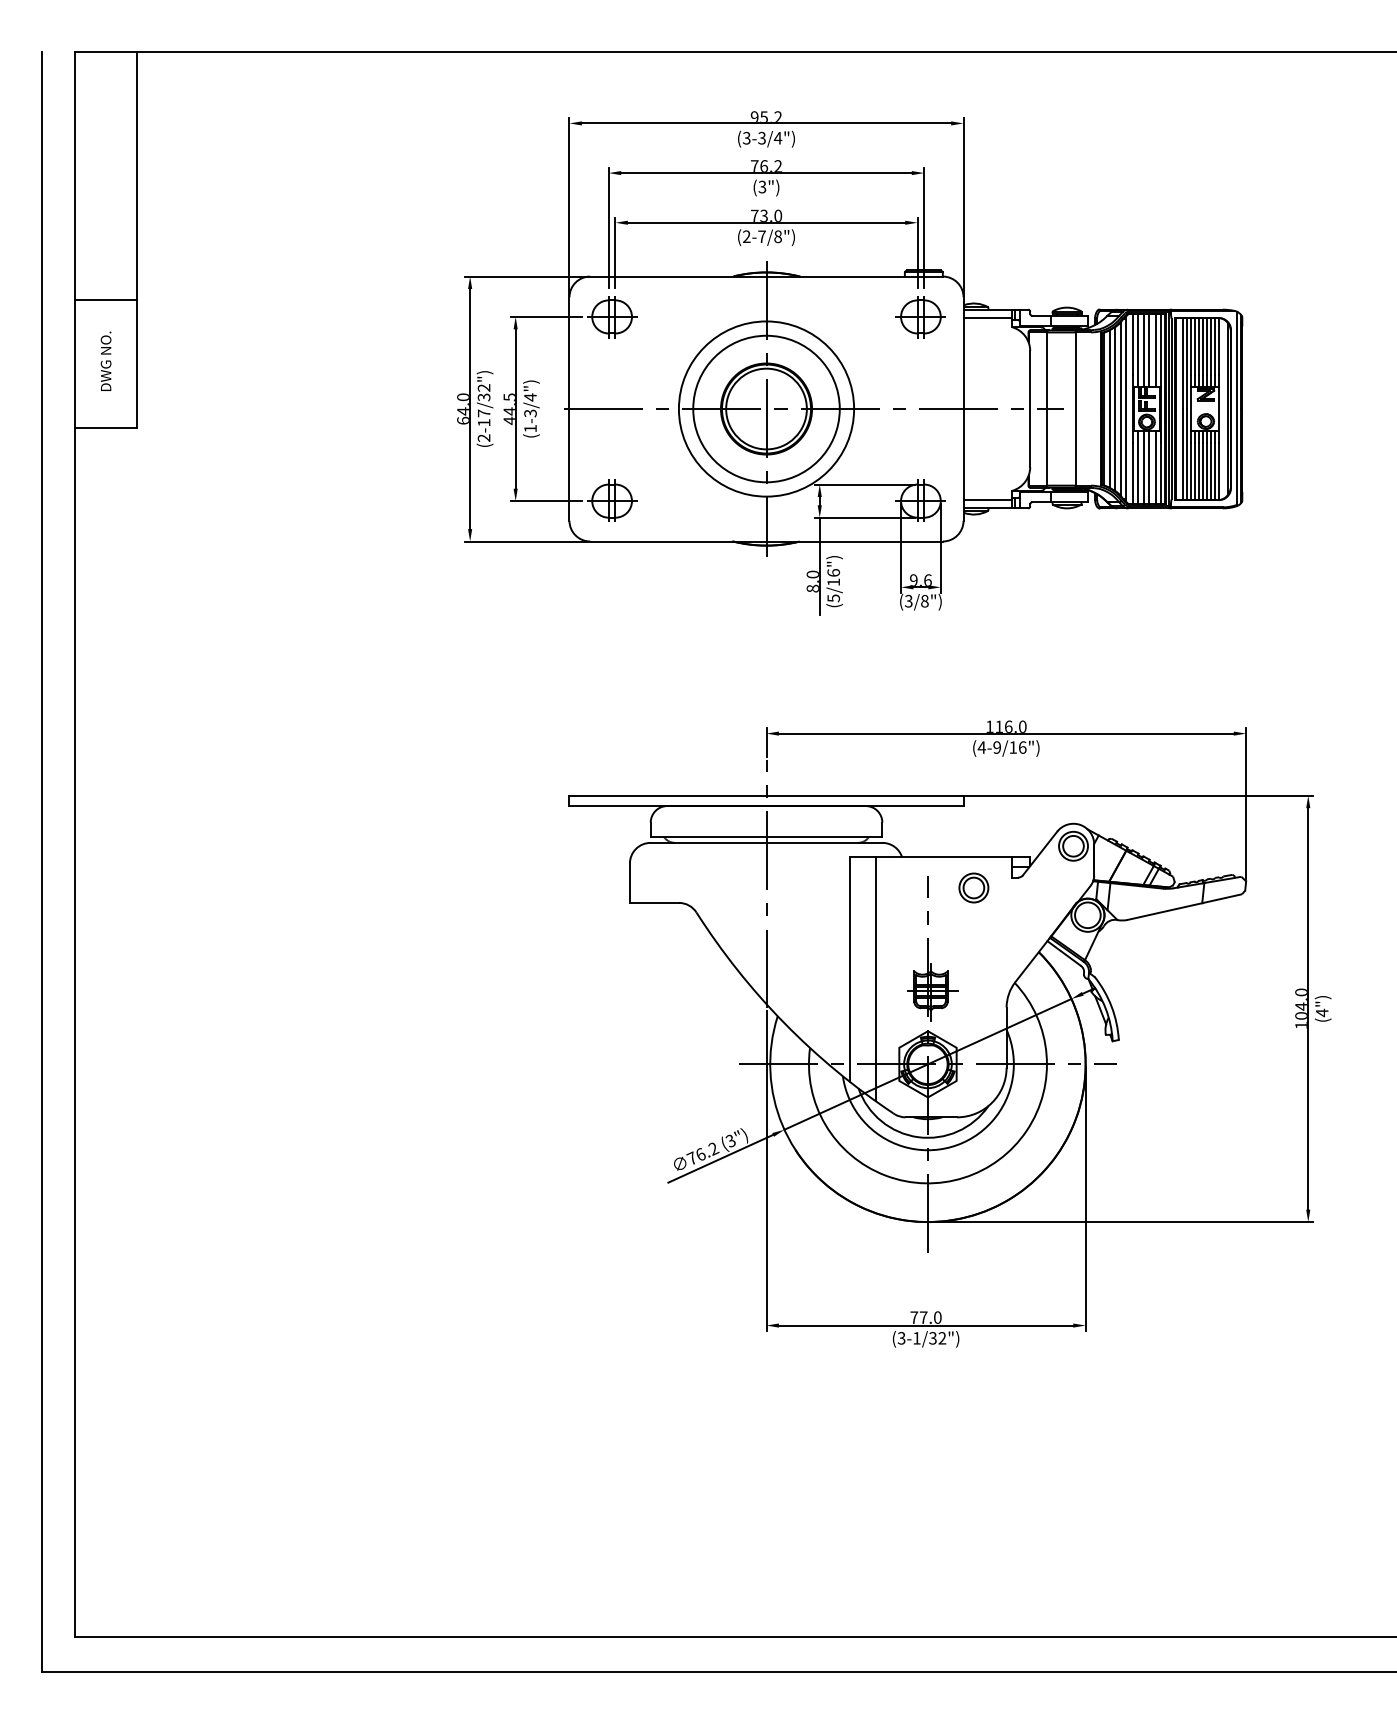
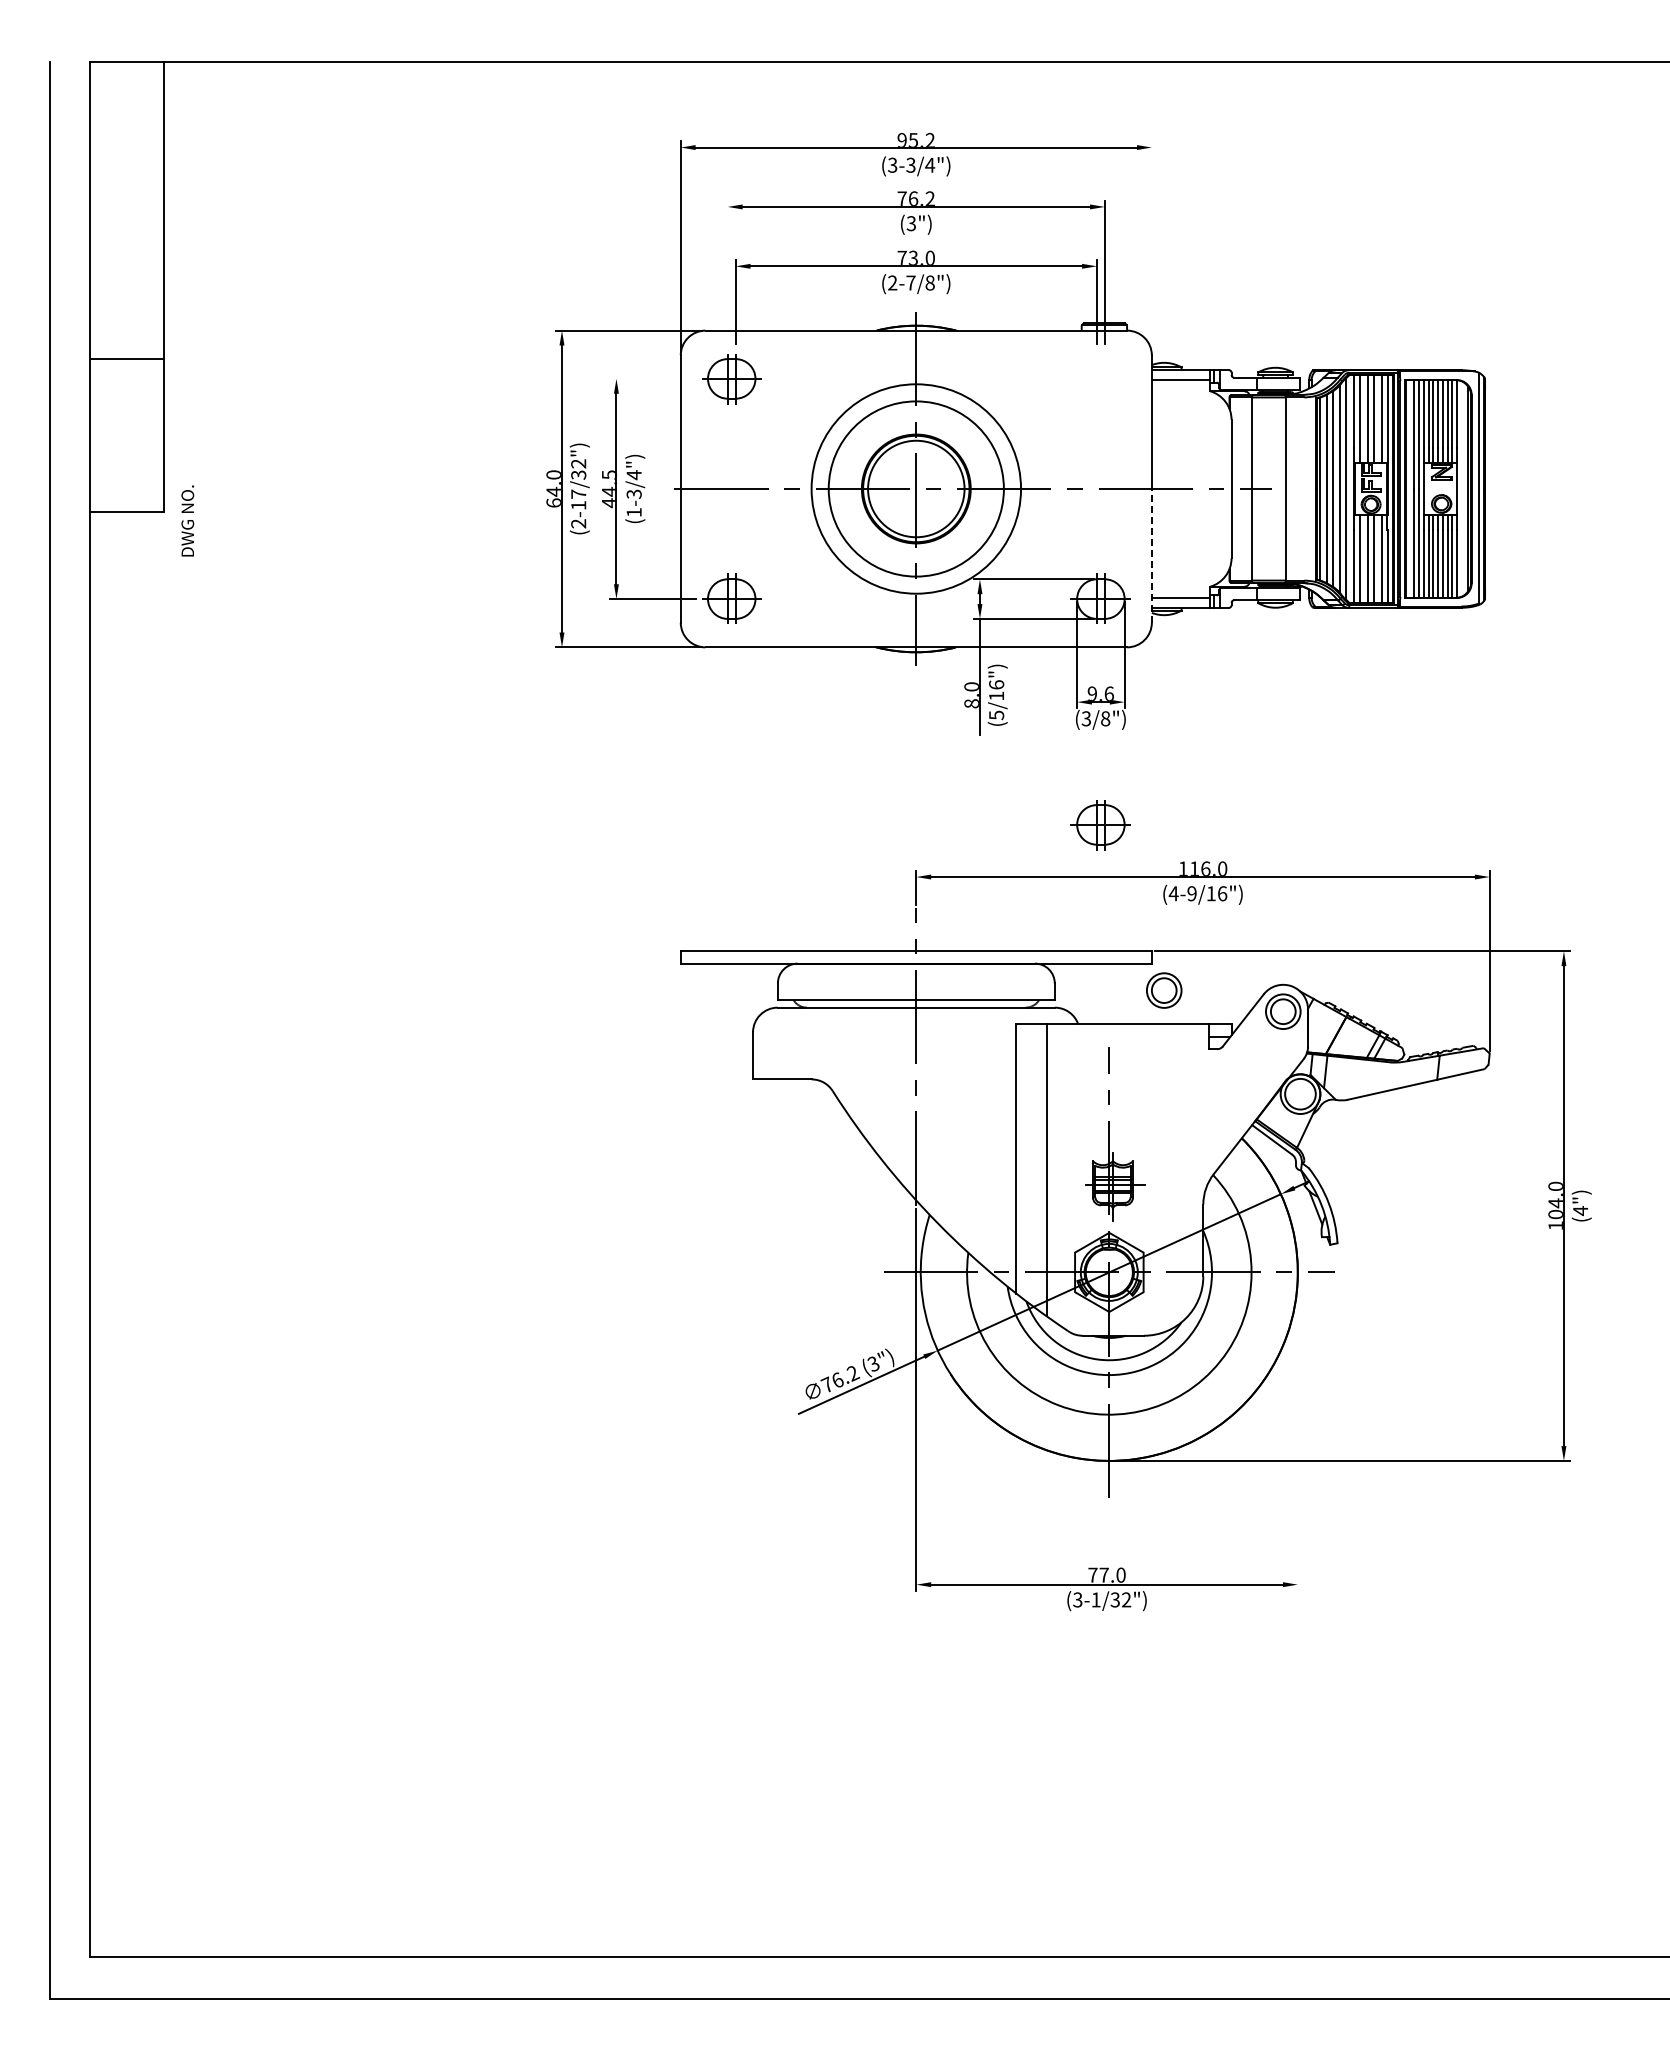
line: (963, 206) -> (1151, 246), removed
line: (608, 227) -> (727, 272), removed
line: (545, 316) -> (652, 378), removed
part: (920, 317) -> (1100, 825), moved
text: (105, 360) -> (187, 520), moved
line: (963, 464) -> (1151, 555), solid -> dashed
part: (974, 887) -> (1164, 990), moved
line: (1085, 1198) -> (1297, 1432), removed

